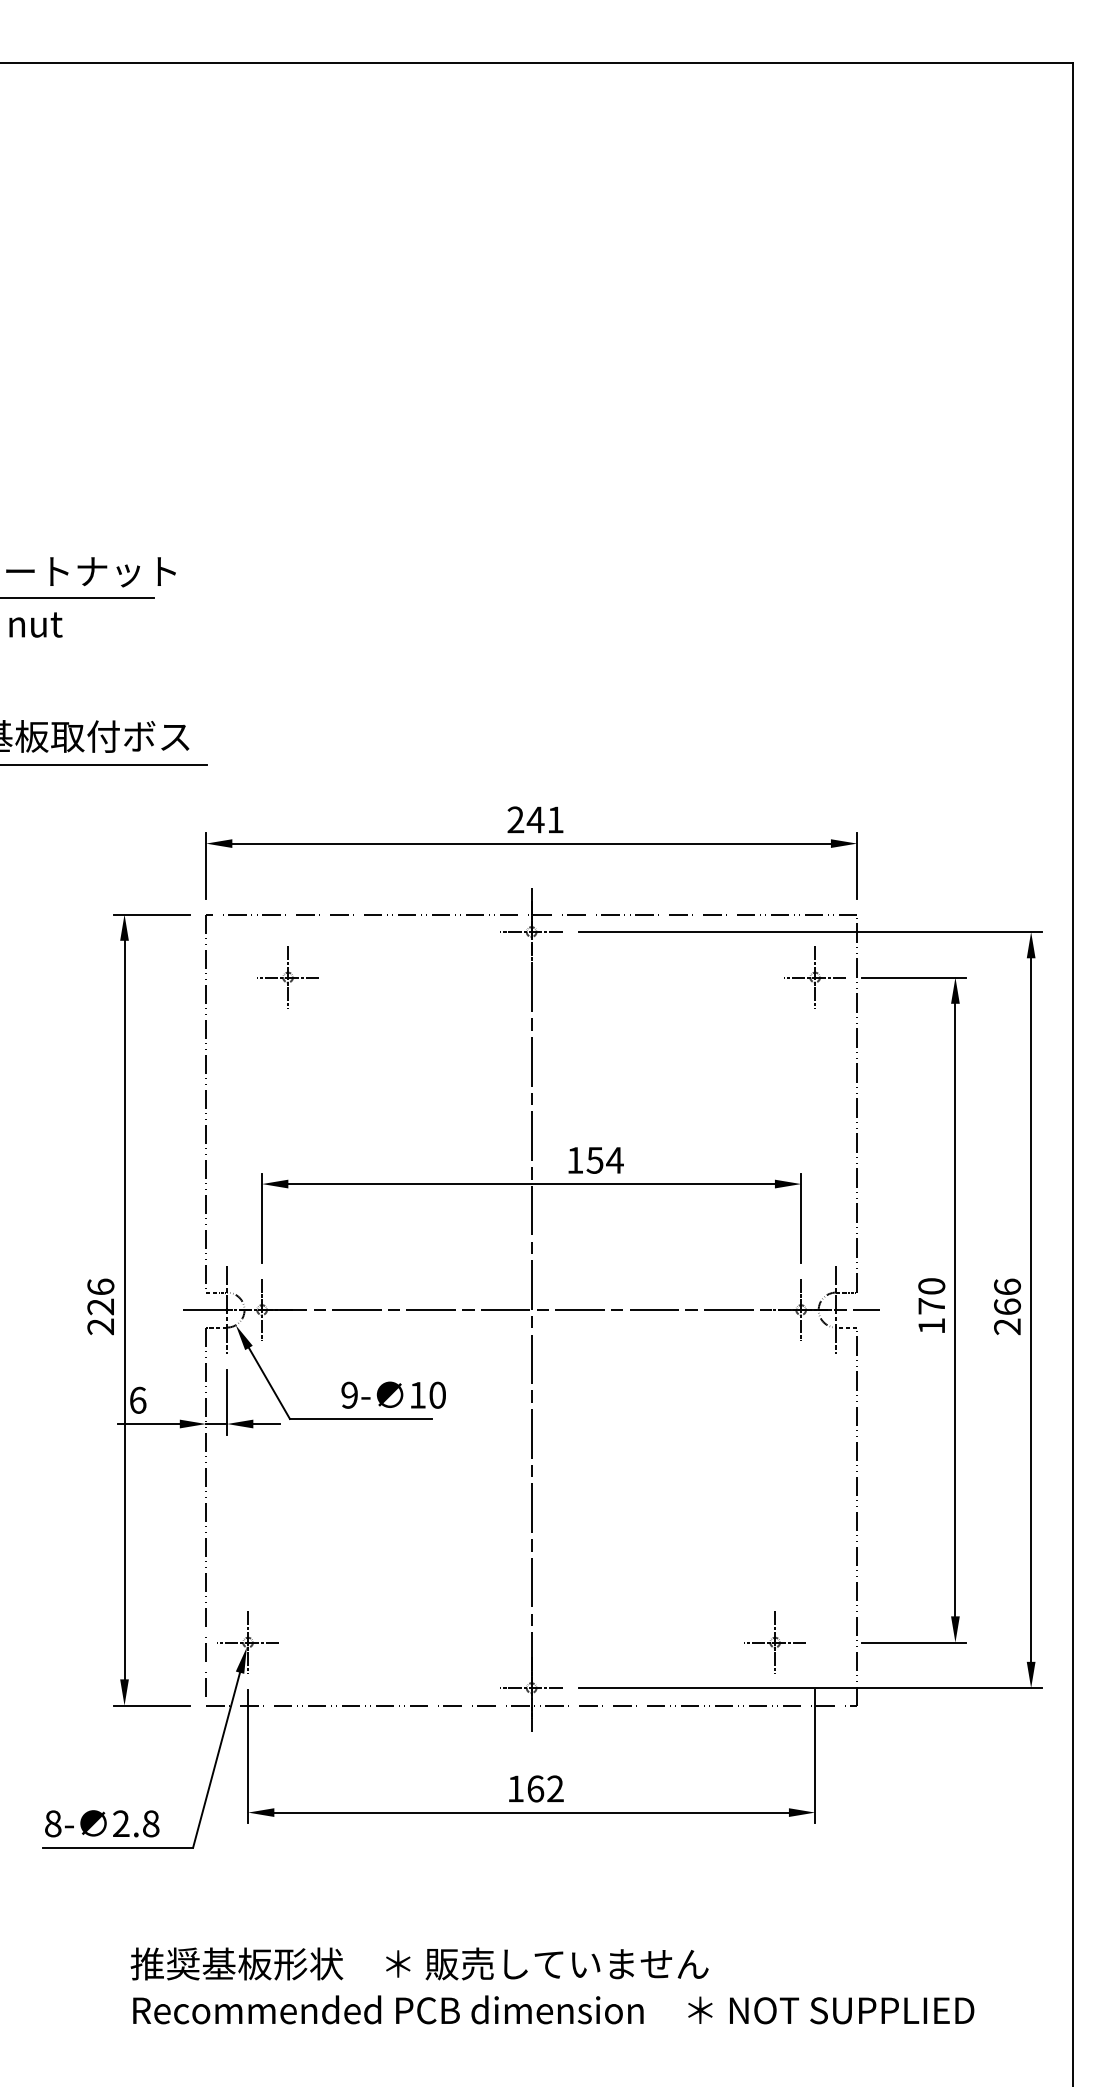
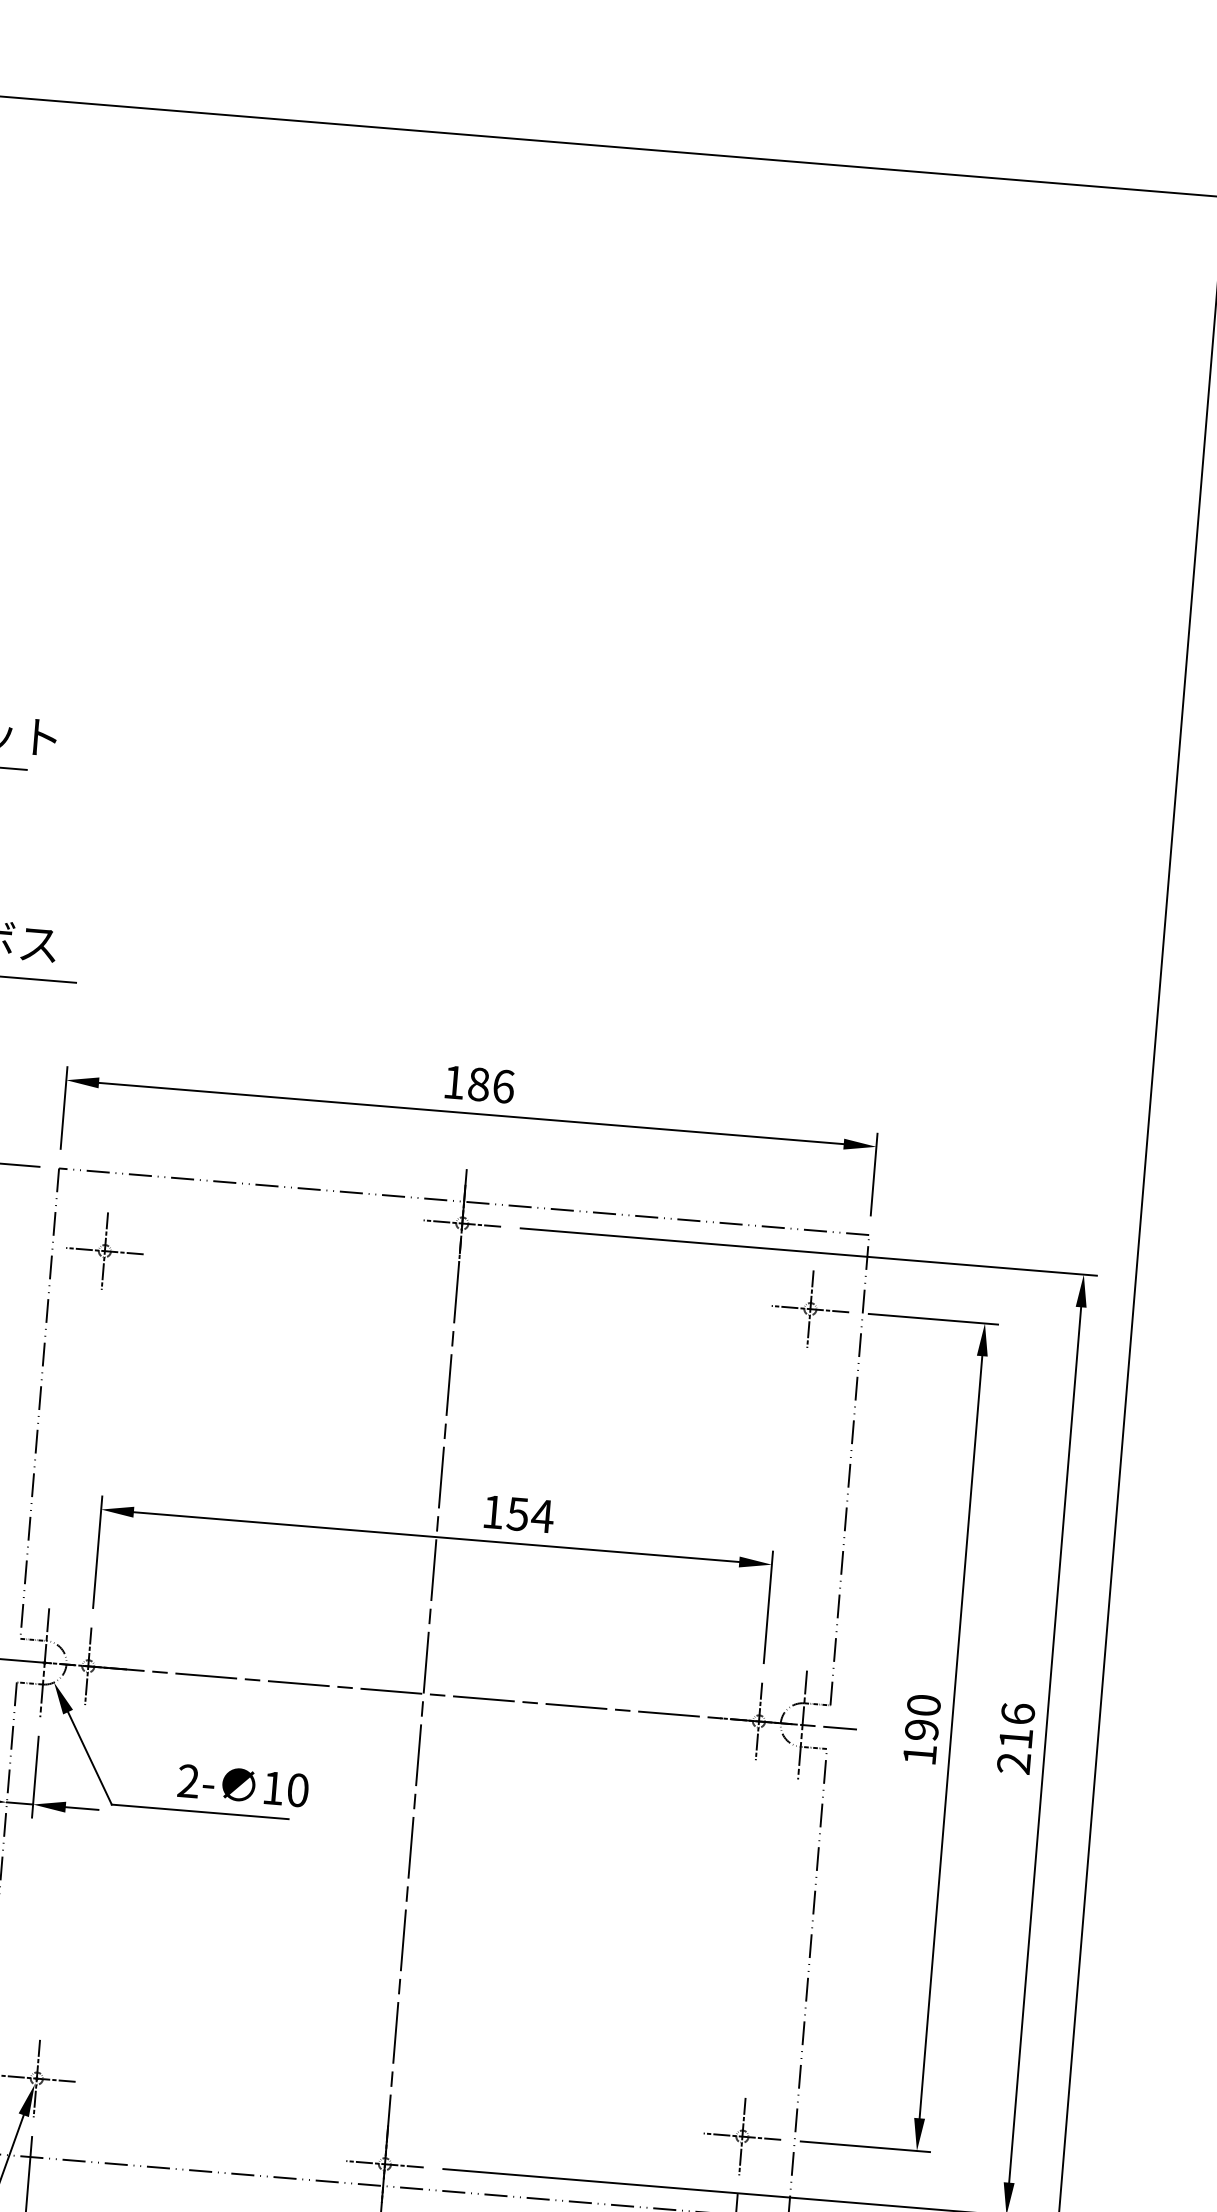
text: (535, 819) -> (478, 1083), 241 -> 186
part: (287, 977) -> (104, 1251), moved
text: (931, 1306) -> (921, 1730), 170 -> 190
text: (1007, 1306) -> (1016, 1738), 266 -> 216
text: (349, 1395) -> (188, 1781), 9- -> 2-
part: (774, 1642) -> (741, 2136), moved

